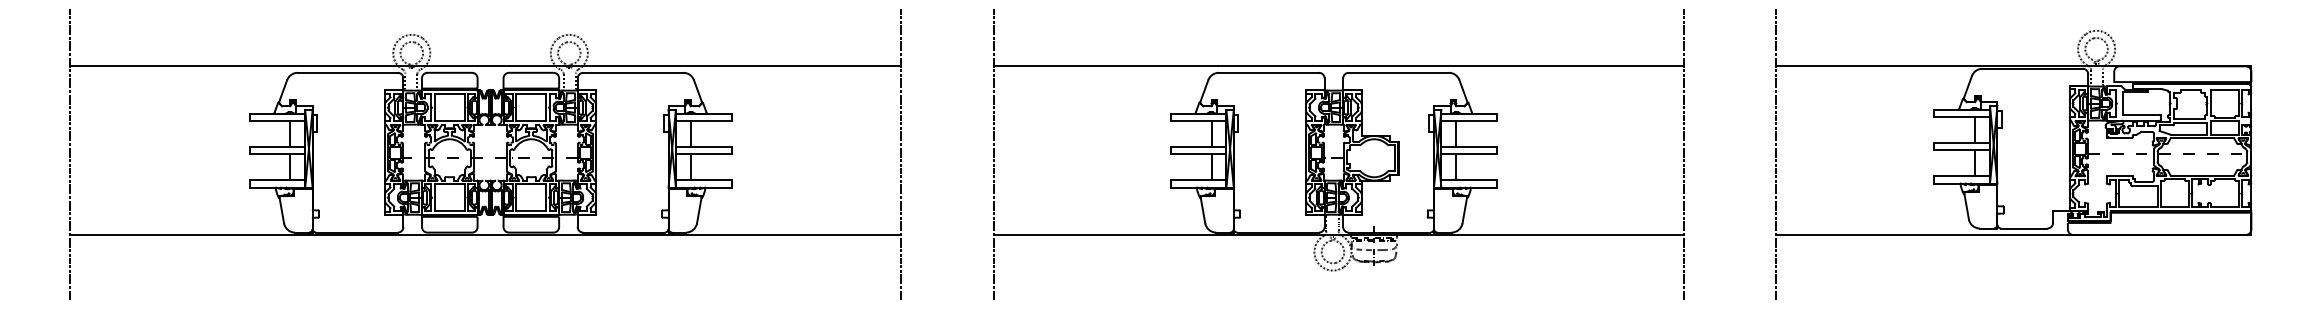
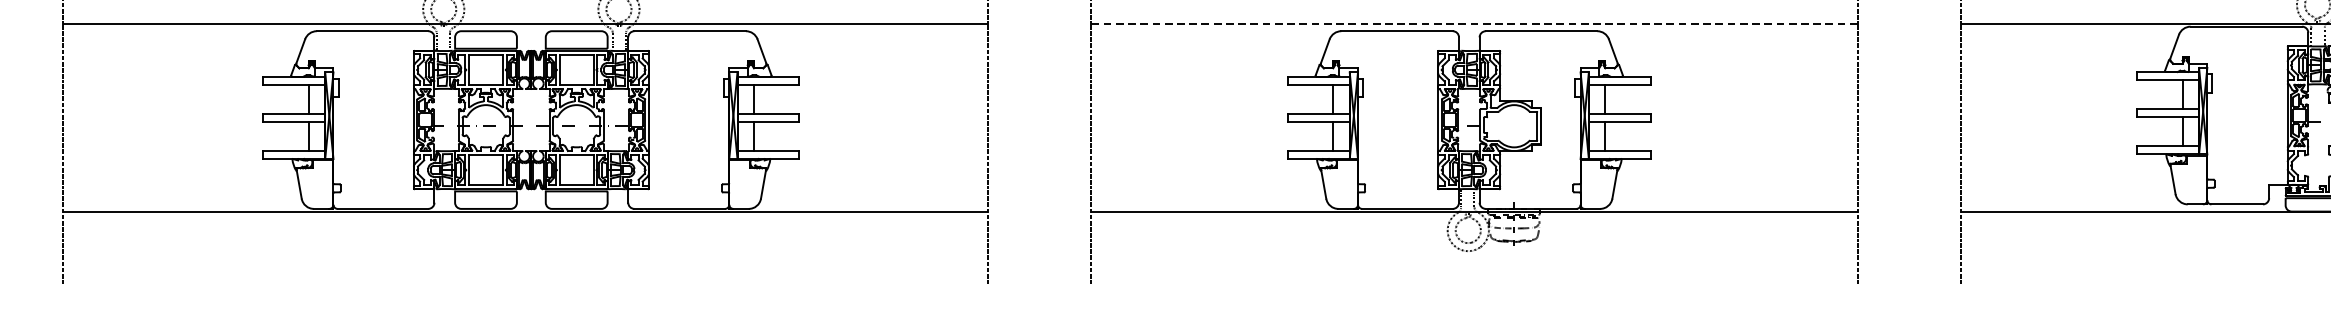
line: (1338, 66) -> (1474, 24), solid -> dashed

